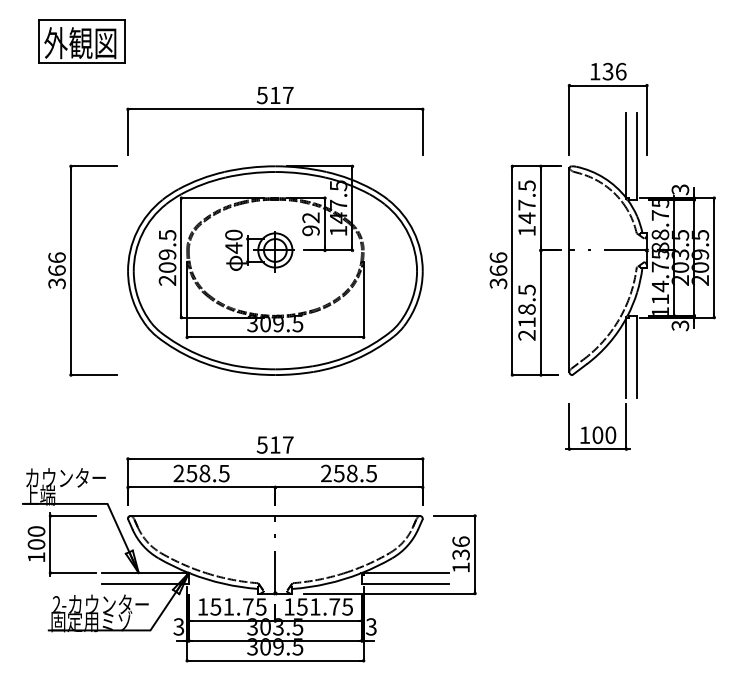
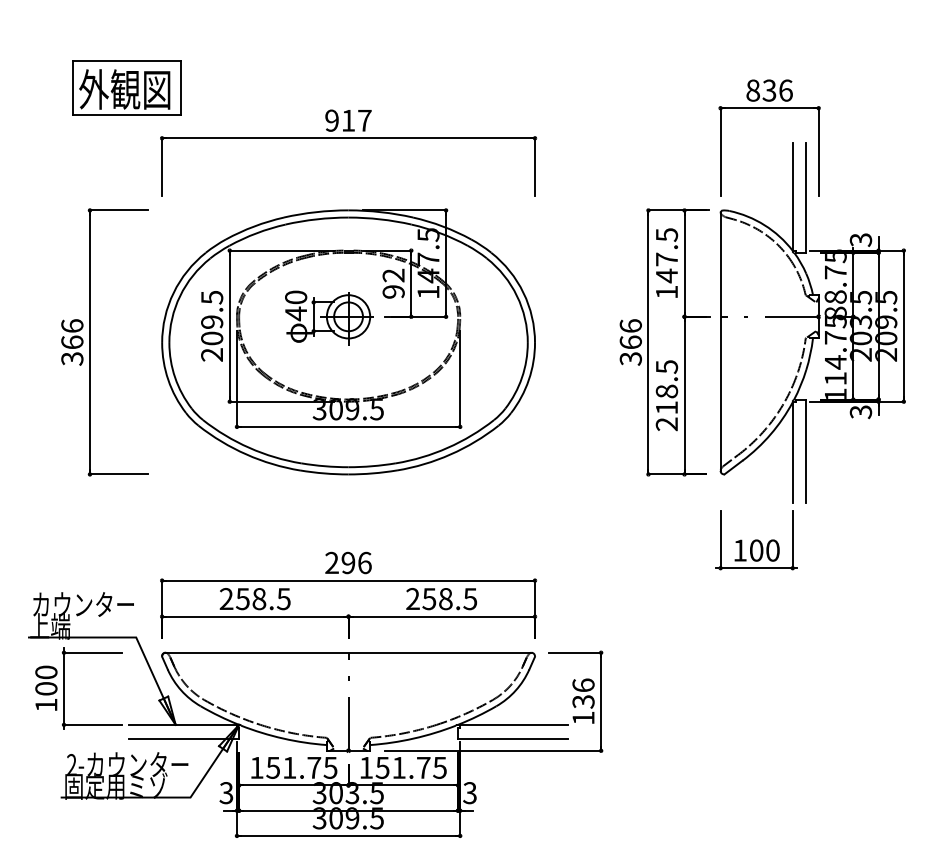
part: (81, 41) -> (126, 87), moved
text: (594, 71) -> (752, 90), 136 -> 836
text: (261, 95) -> (331, 120), 517 -> 917
text: (275, 444) -> (348, 562), 517 -> 296

